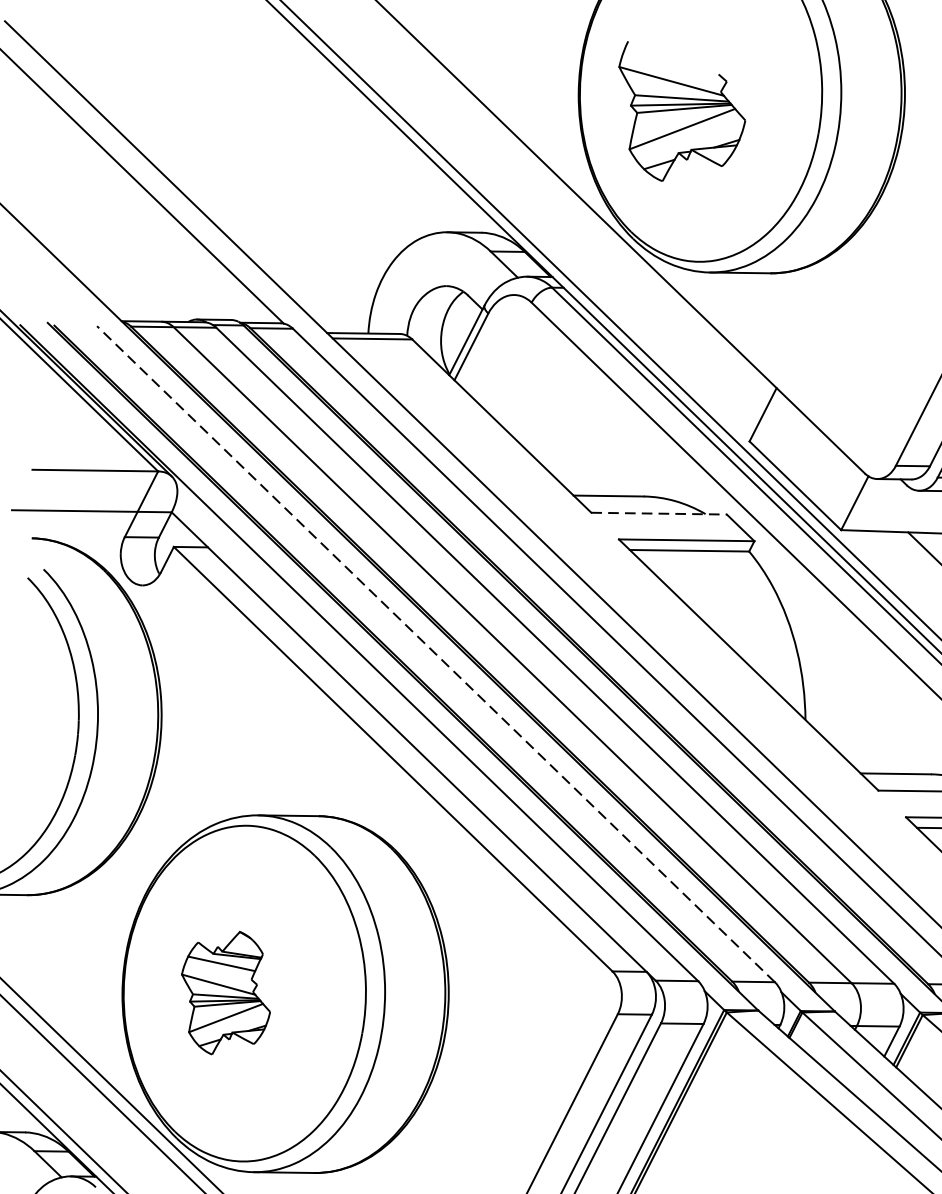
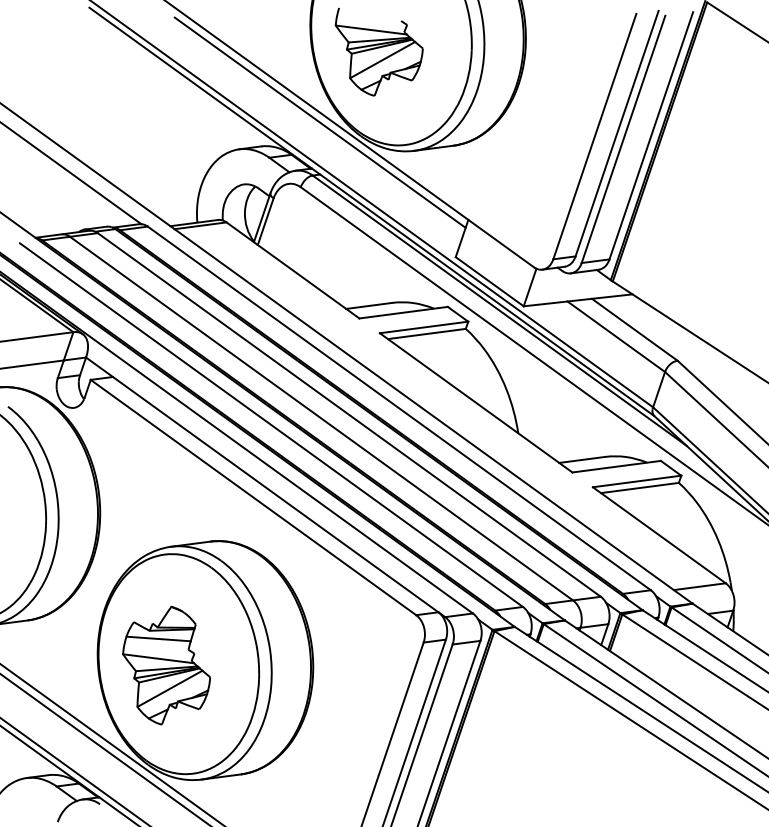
line: (573, 209) -> (319, 122), added
line: (658, 513) -> (403, 312), dashed -> solid
line: (436, 653) -> (271, 424), dashed -> solid
part: (225, 992) -> (166, 665), size x1.43

